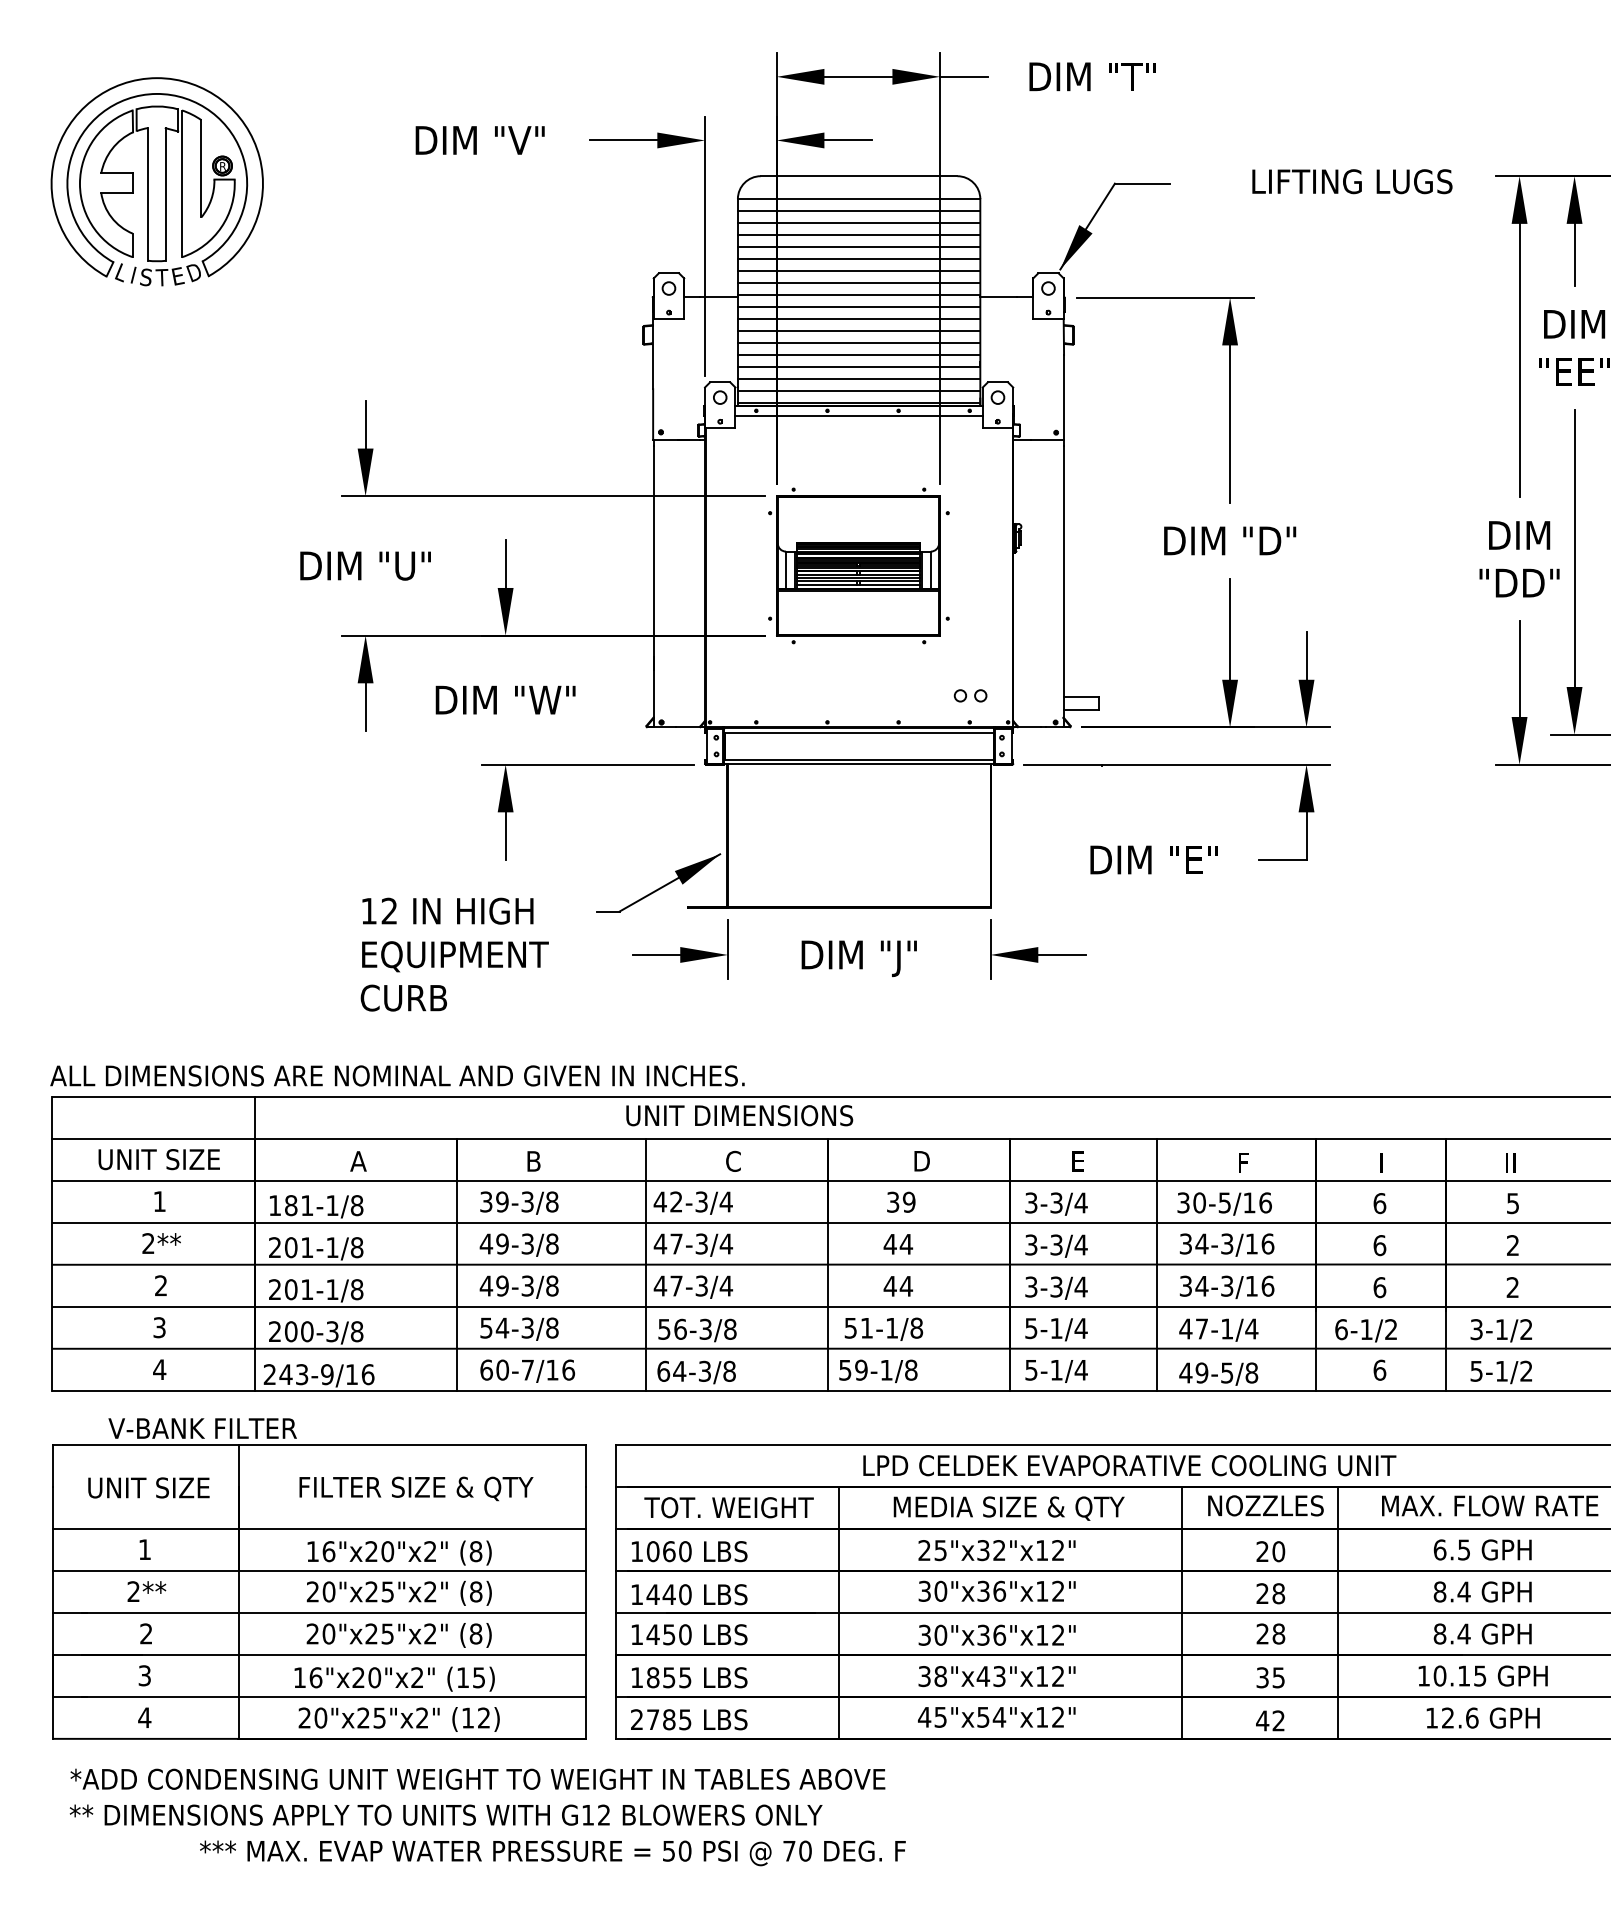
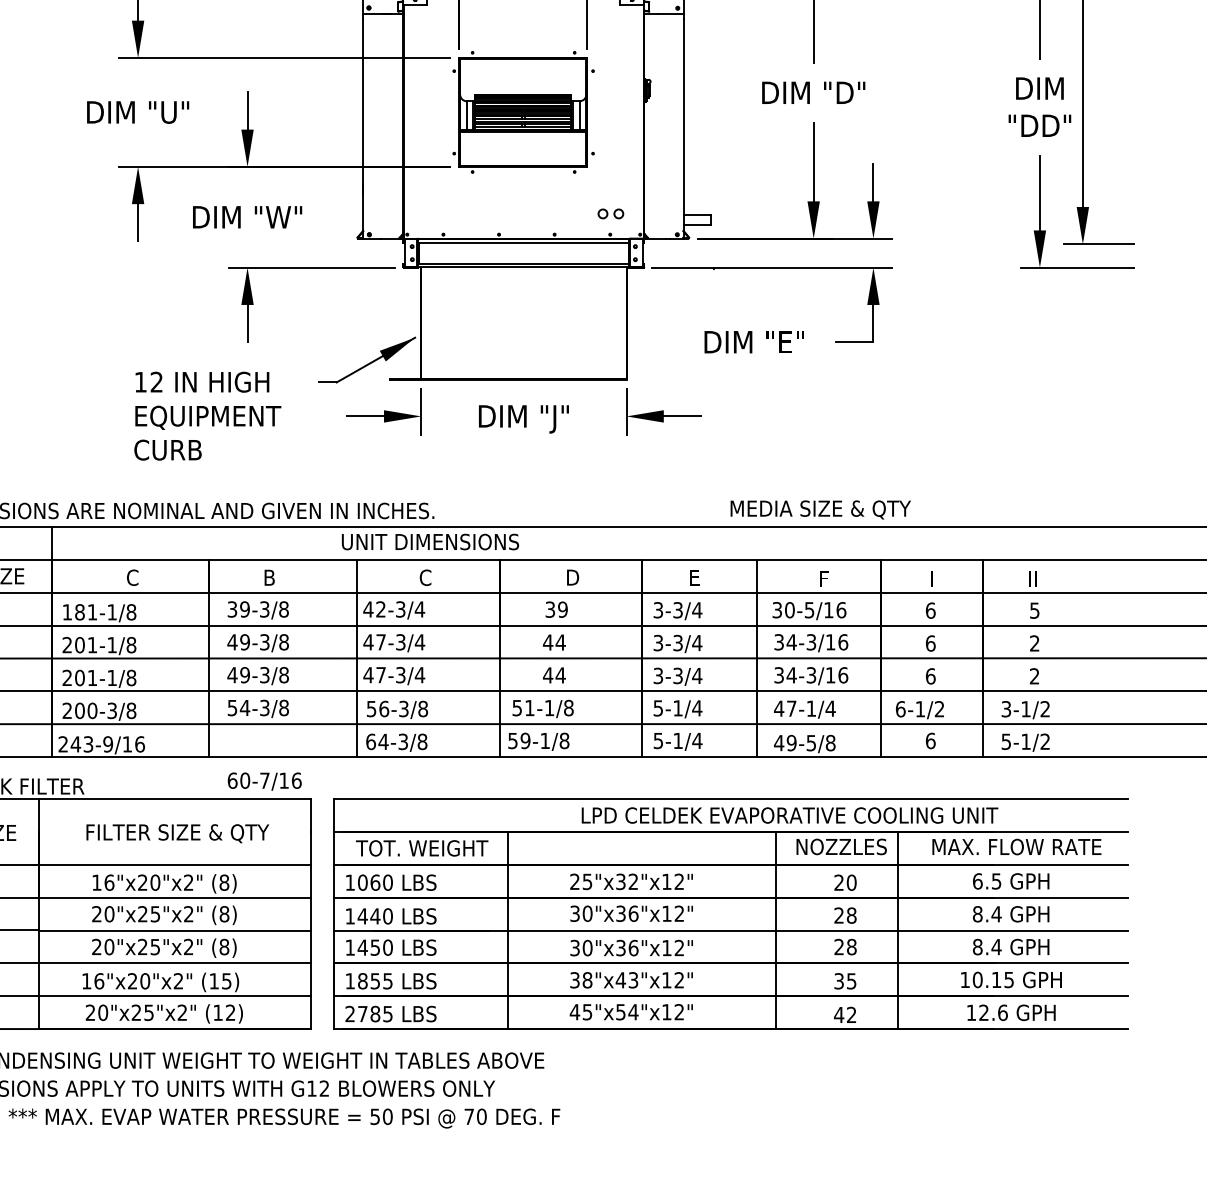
text: (358, 1160) -> (132, 577), A -> C
text: (527, 1370) -> (264, 781), moved
text: (1129, 1465) -> (789, 815), moved
text: (1008, 1508) -> (820, 509), moved

